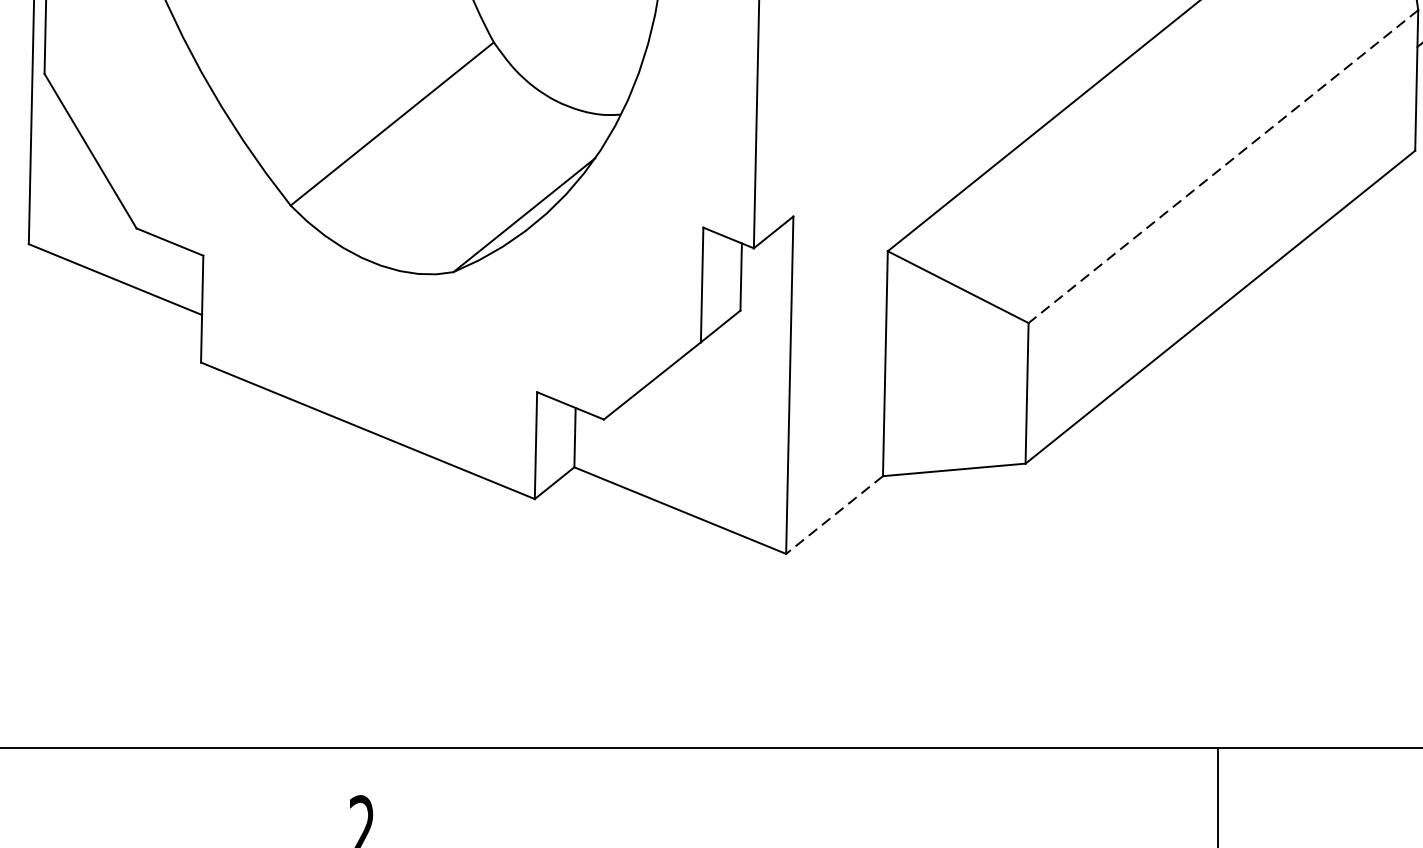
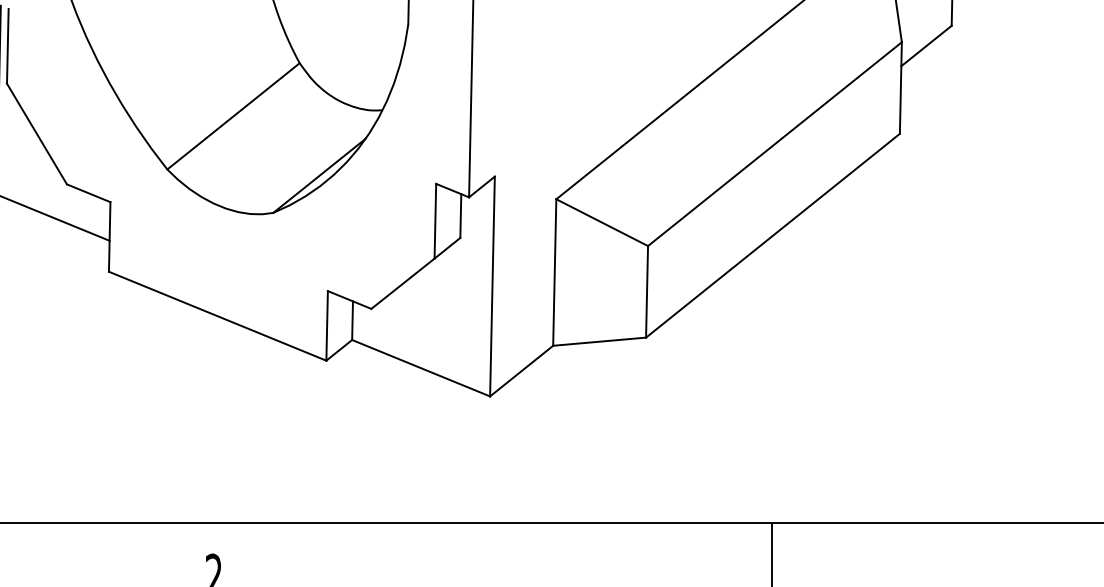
line: (1222, 167) -> (774, 144), dashed -> solid
line: (834, 515) -> (521, 371), dashed -> solid

